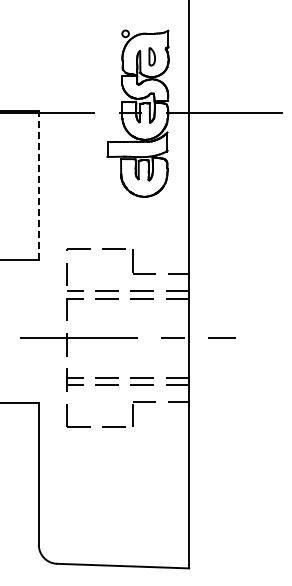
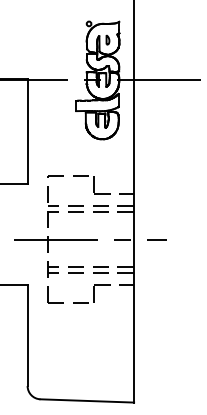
part: (152, 56) -> (108, 39), size x0.71
line: (38, 184) -> (27, 130), dashed -> solid

